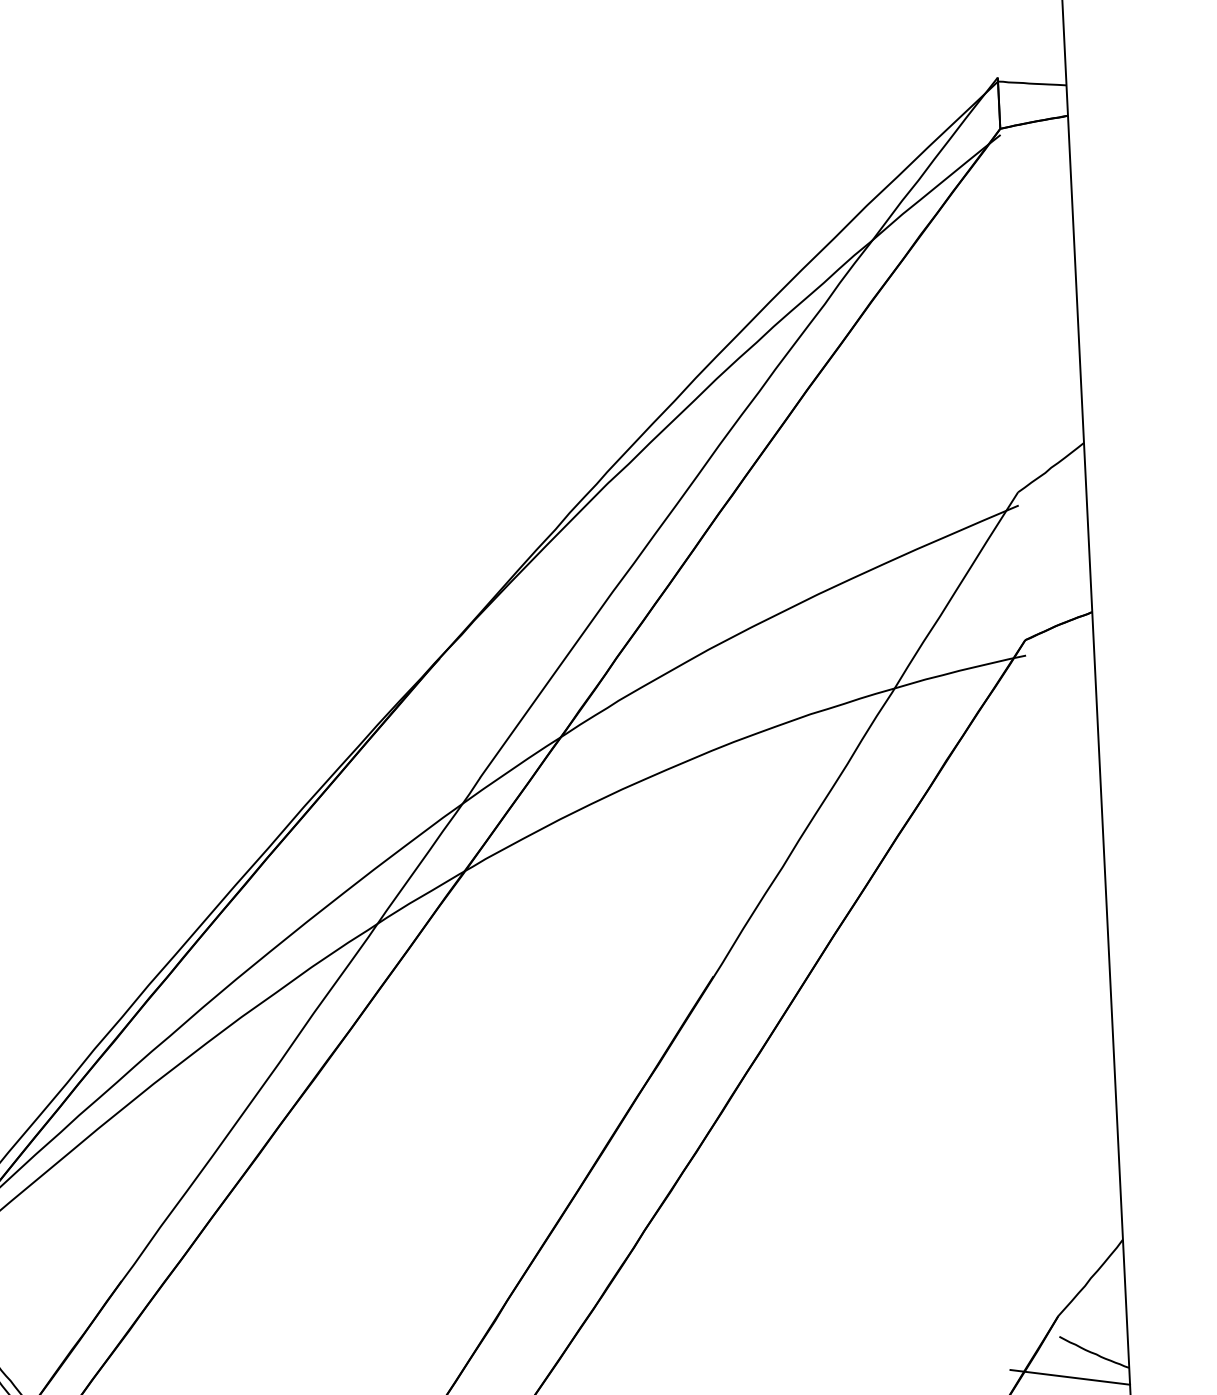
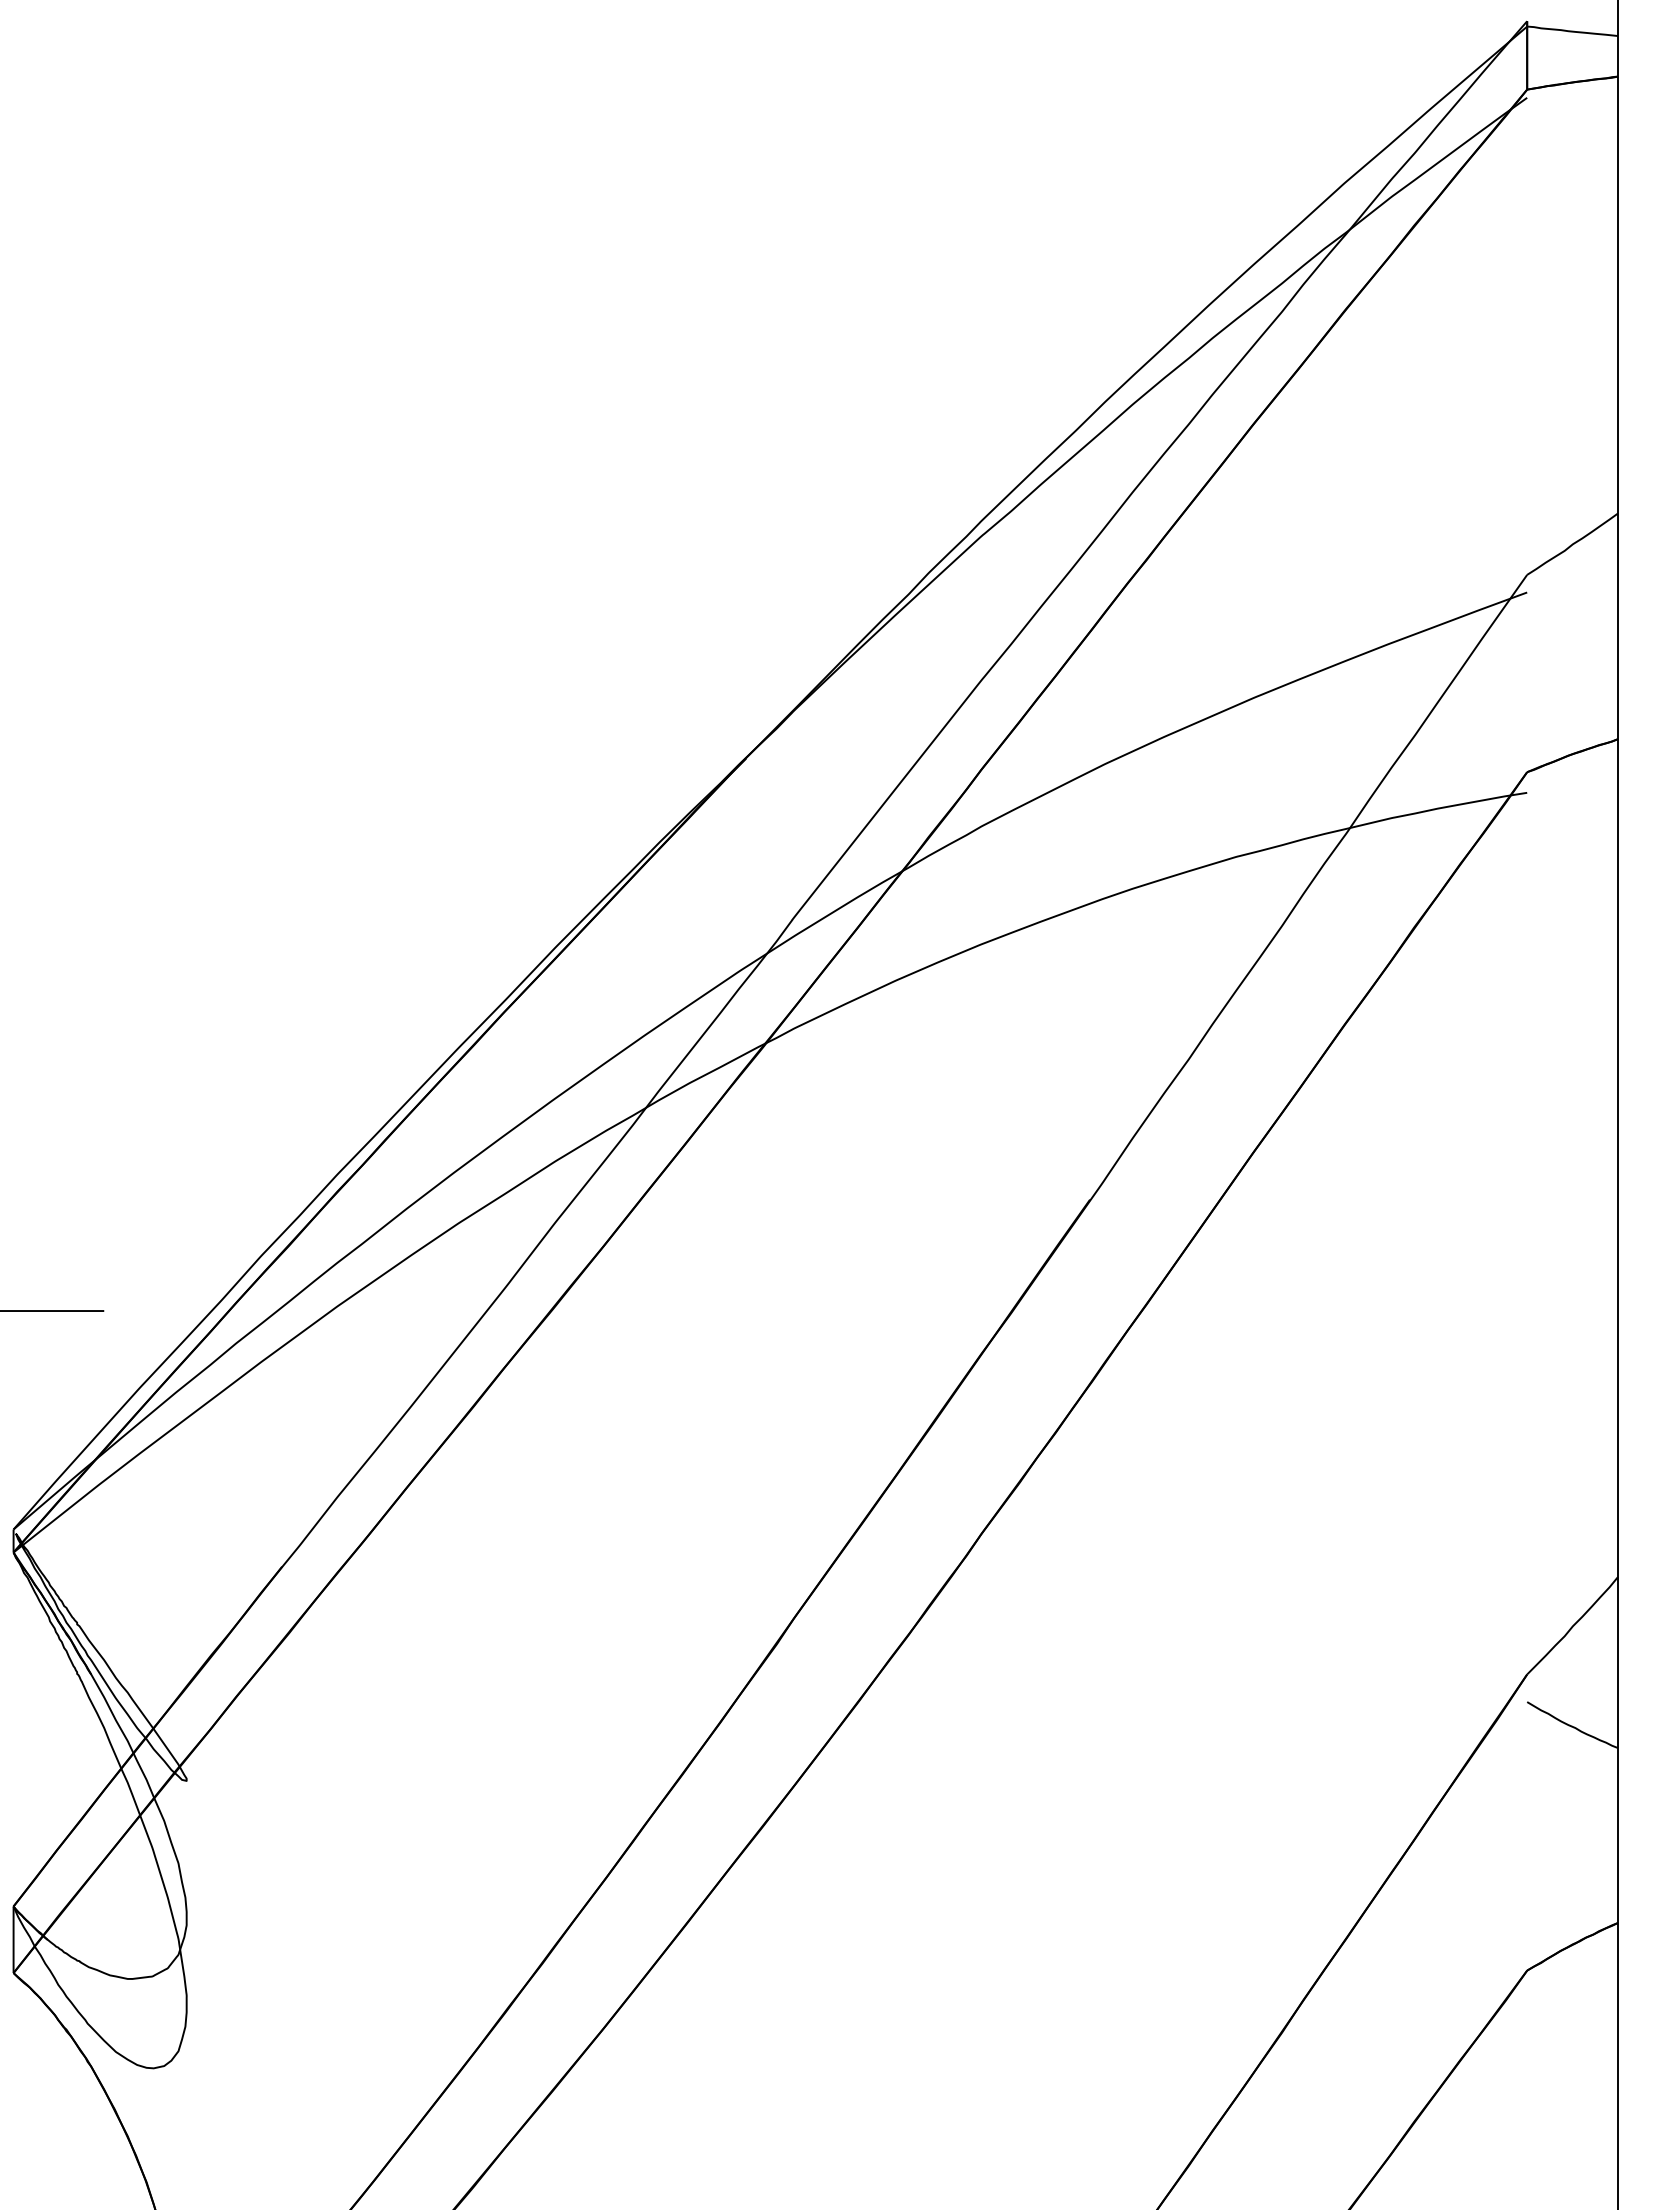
line: (1069, 1377) -> (1538, 1756), removed

